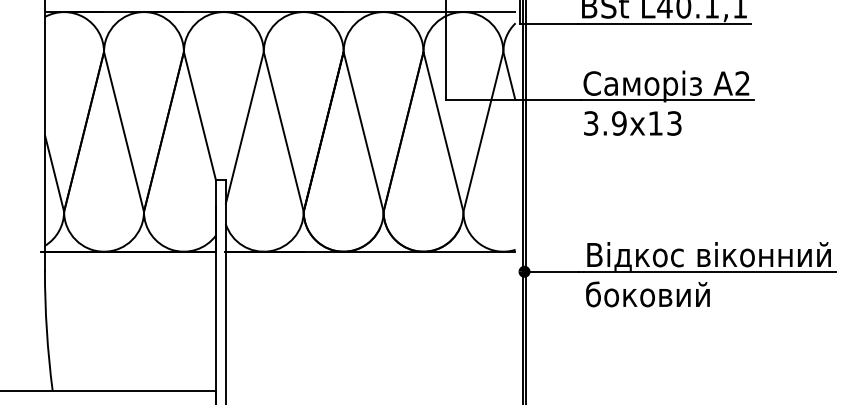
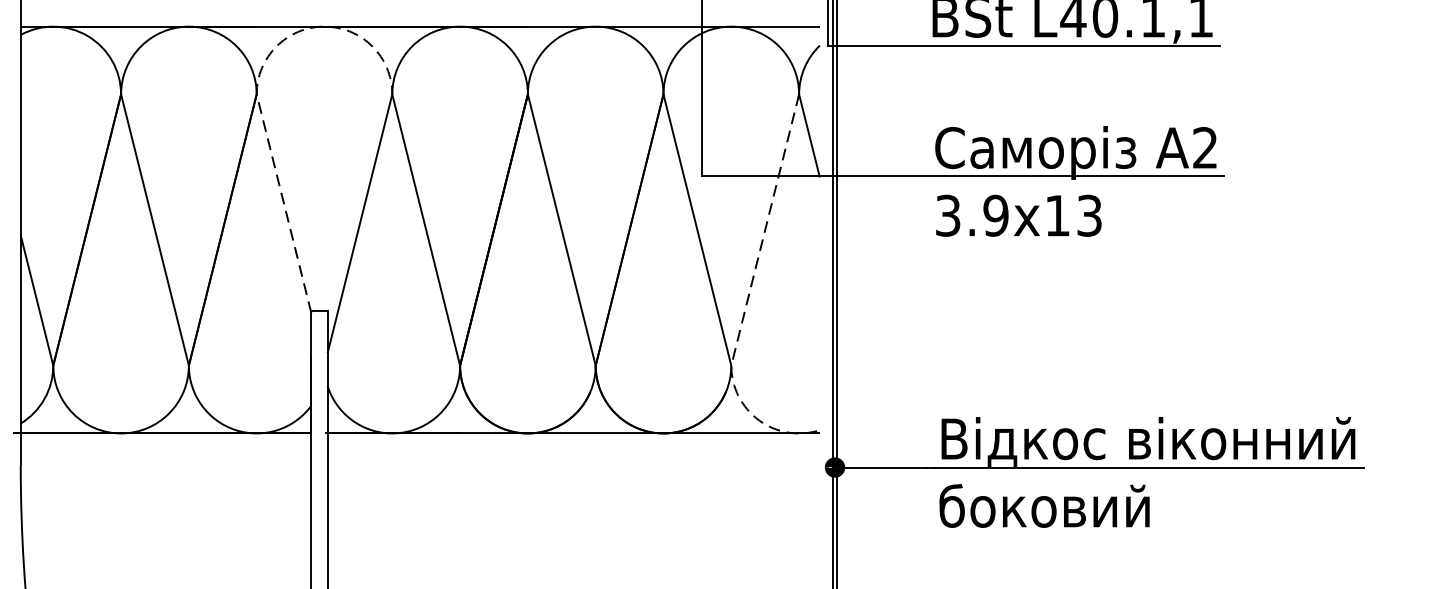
line: (184, 43) -> (257, 79), solid -> dashed
line: (471, 178) -> (744, 309), solid -> dashed

